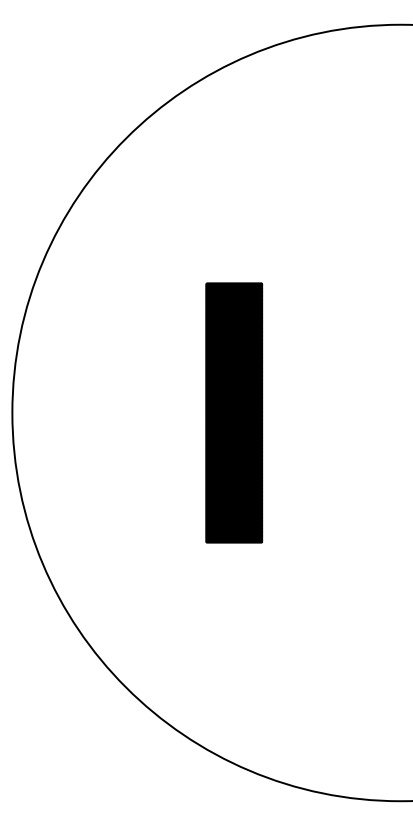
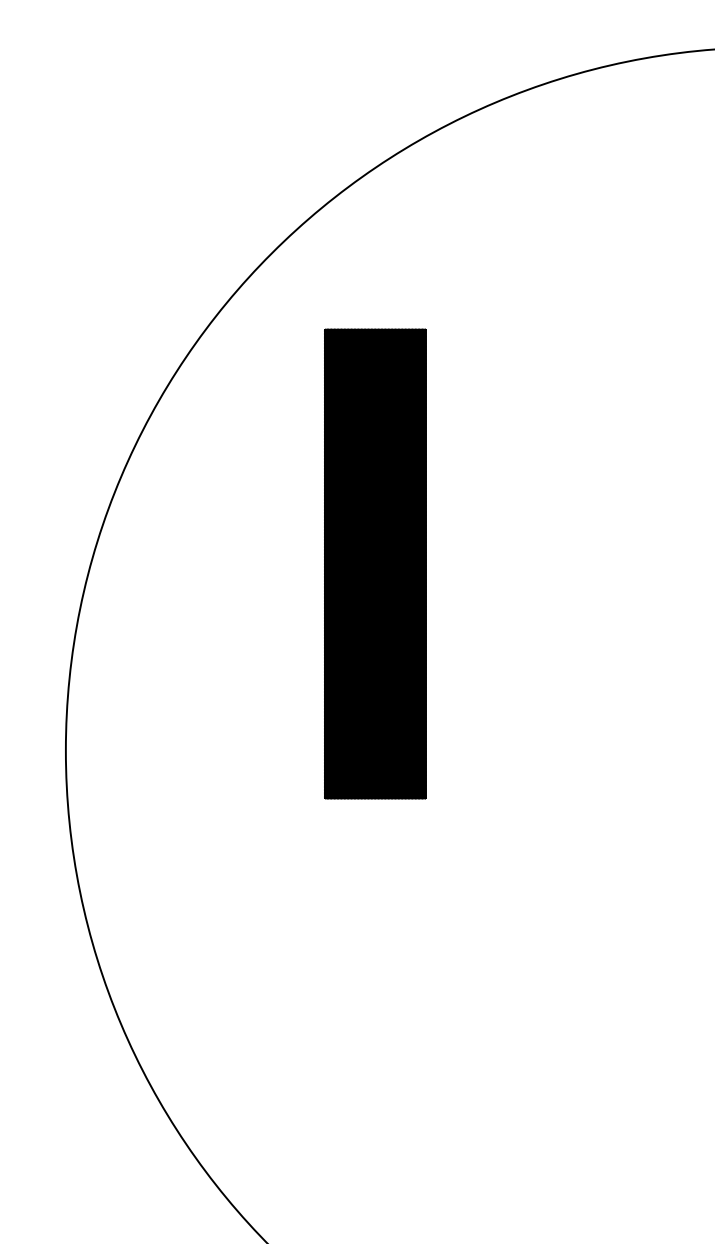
part: (234, 412) -> (375, 563), moved

